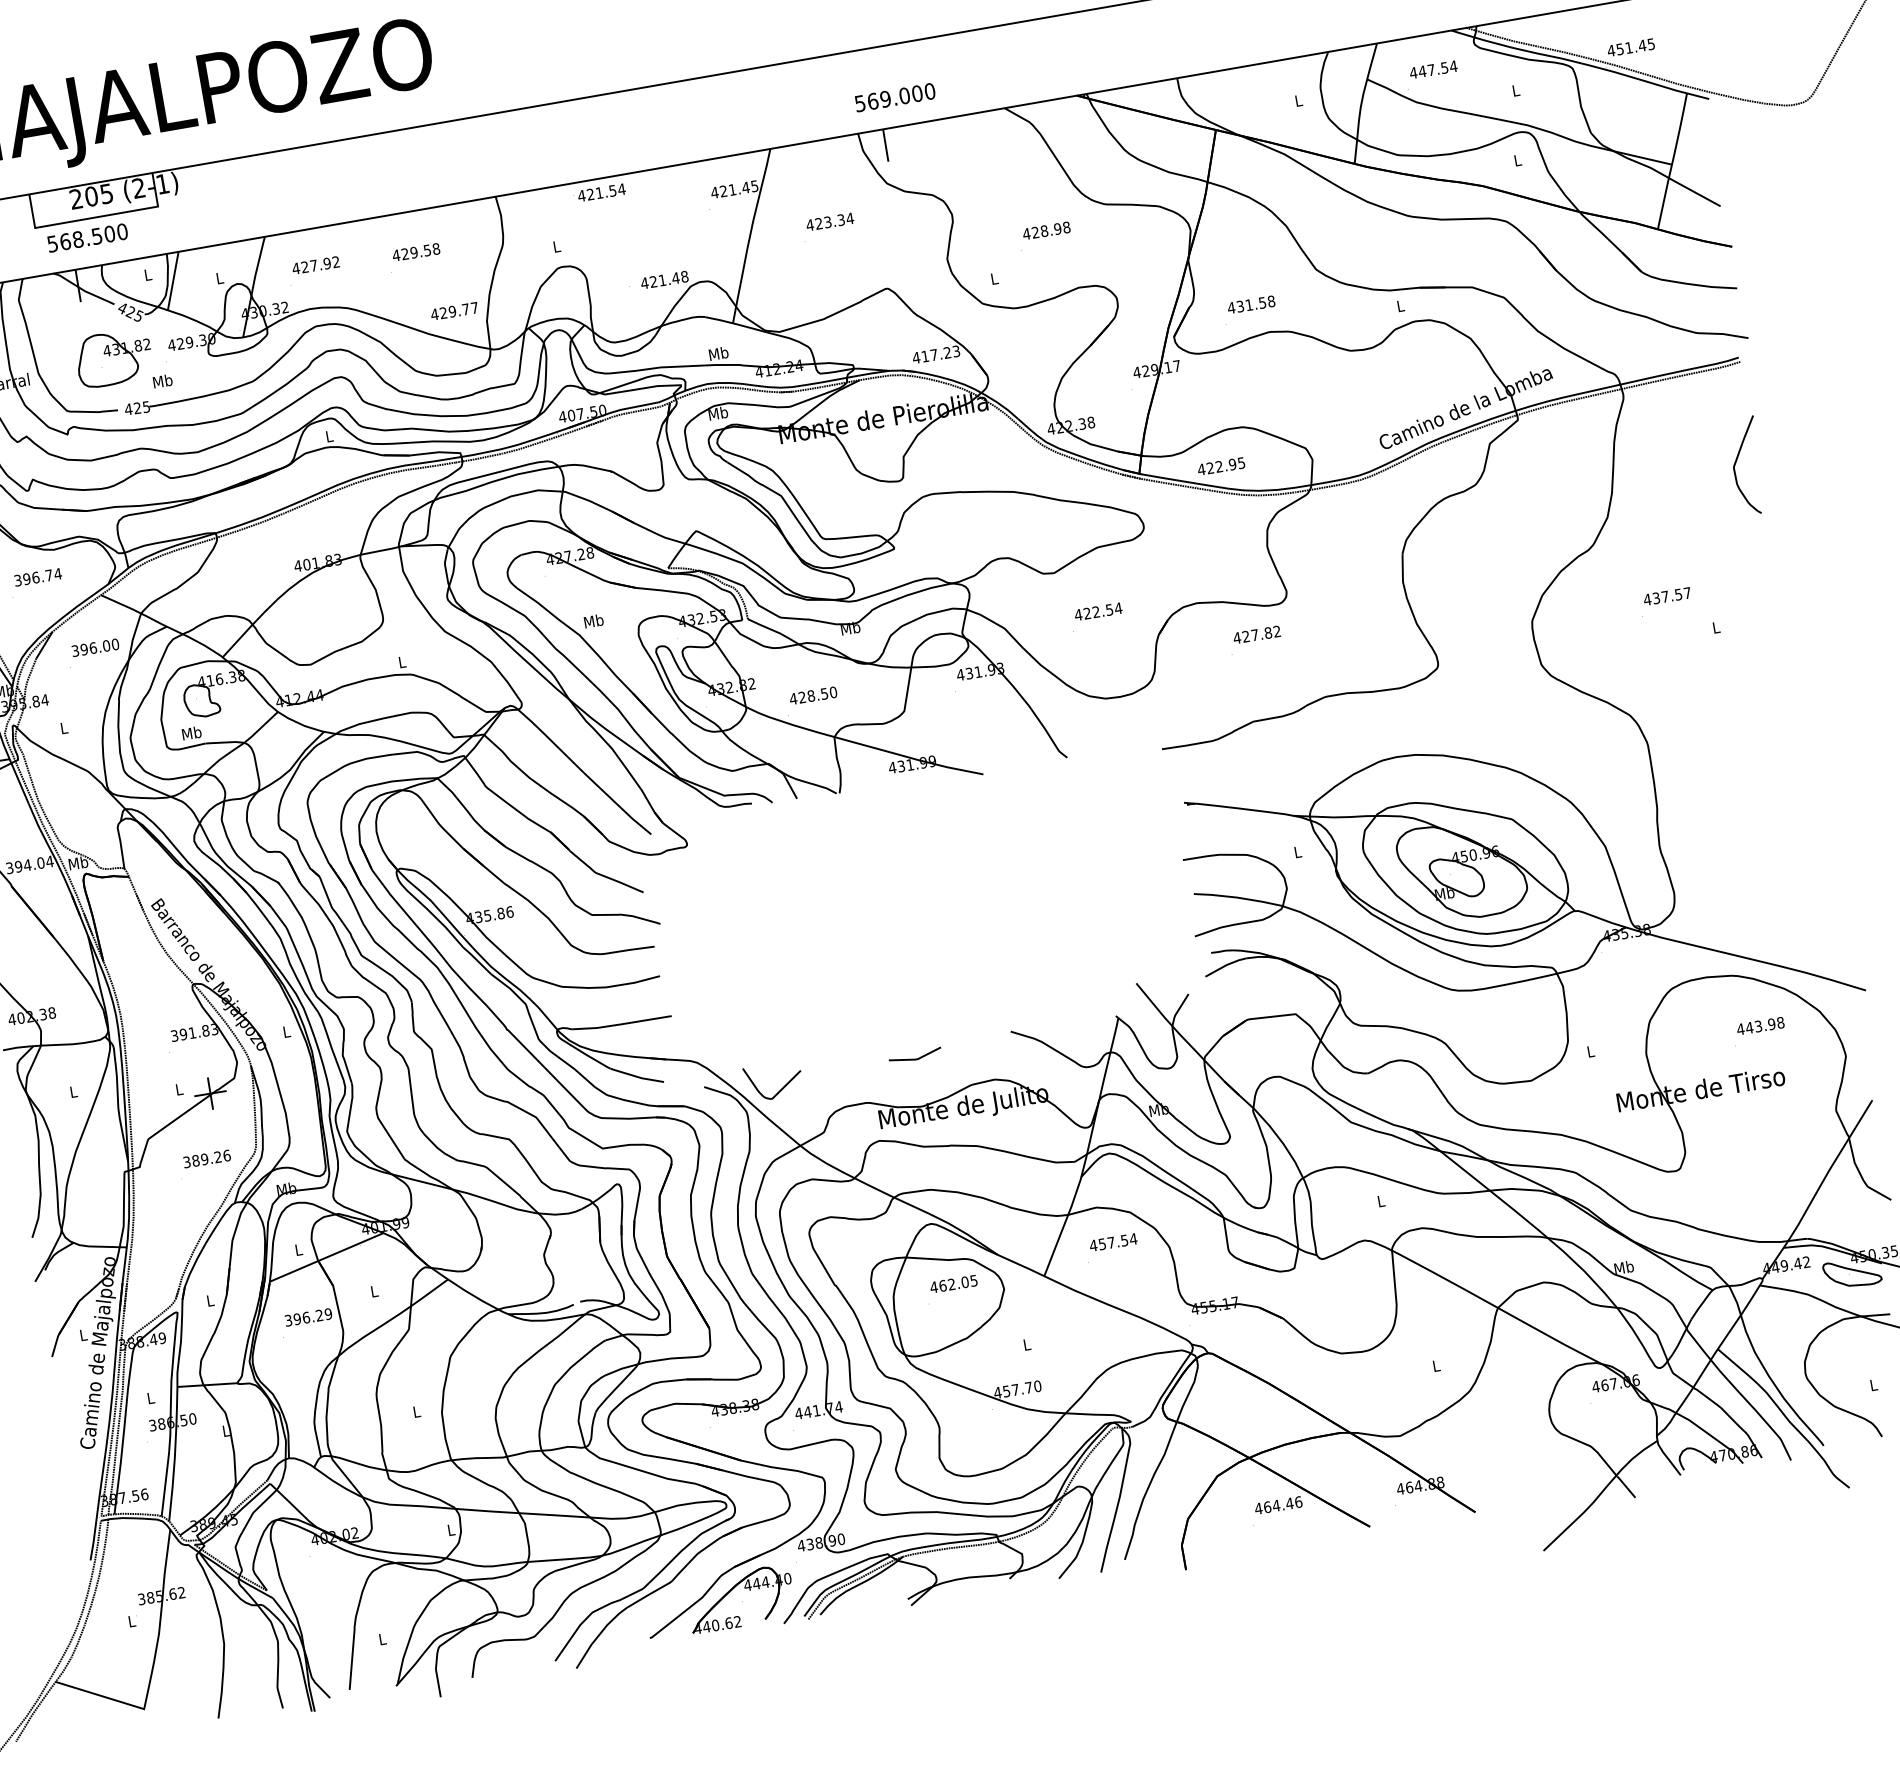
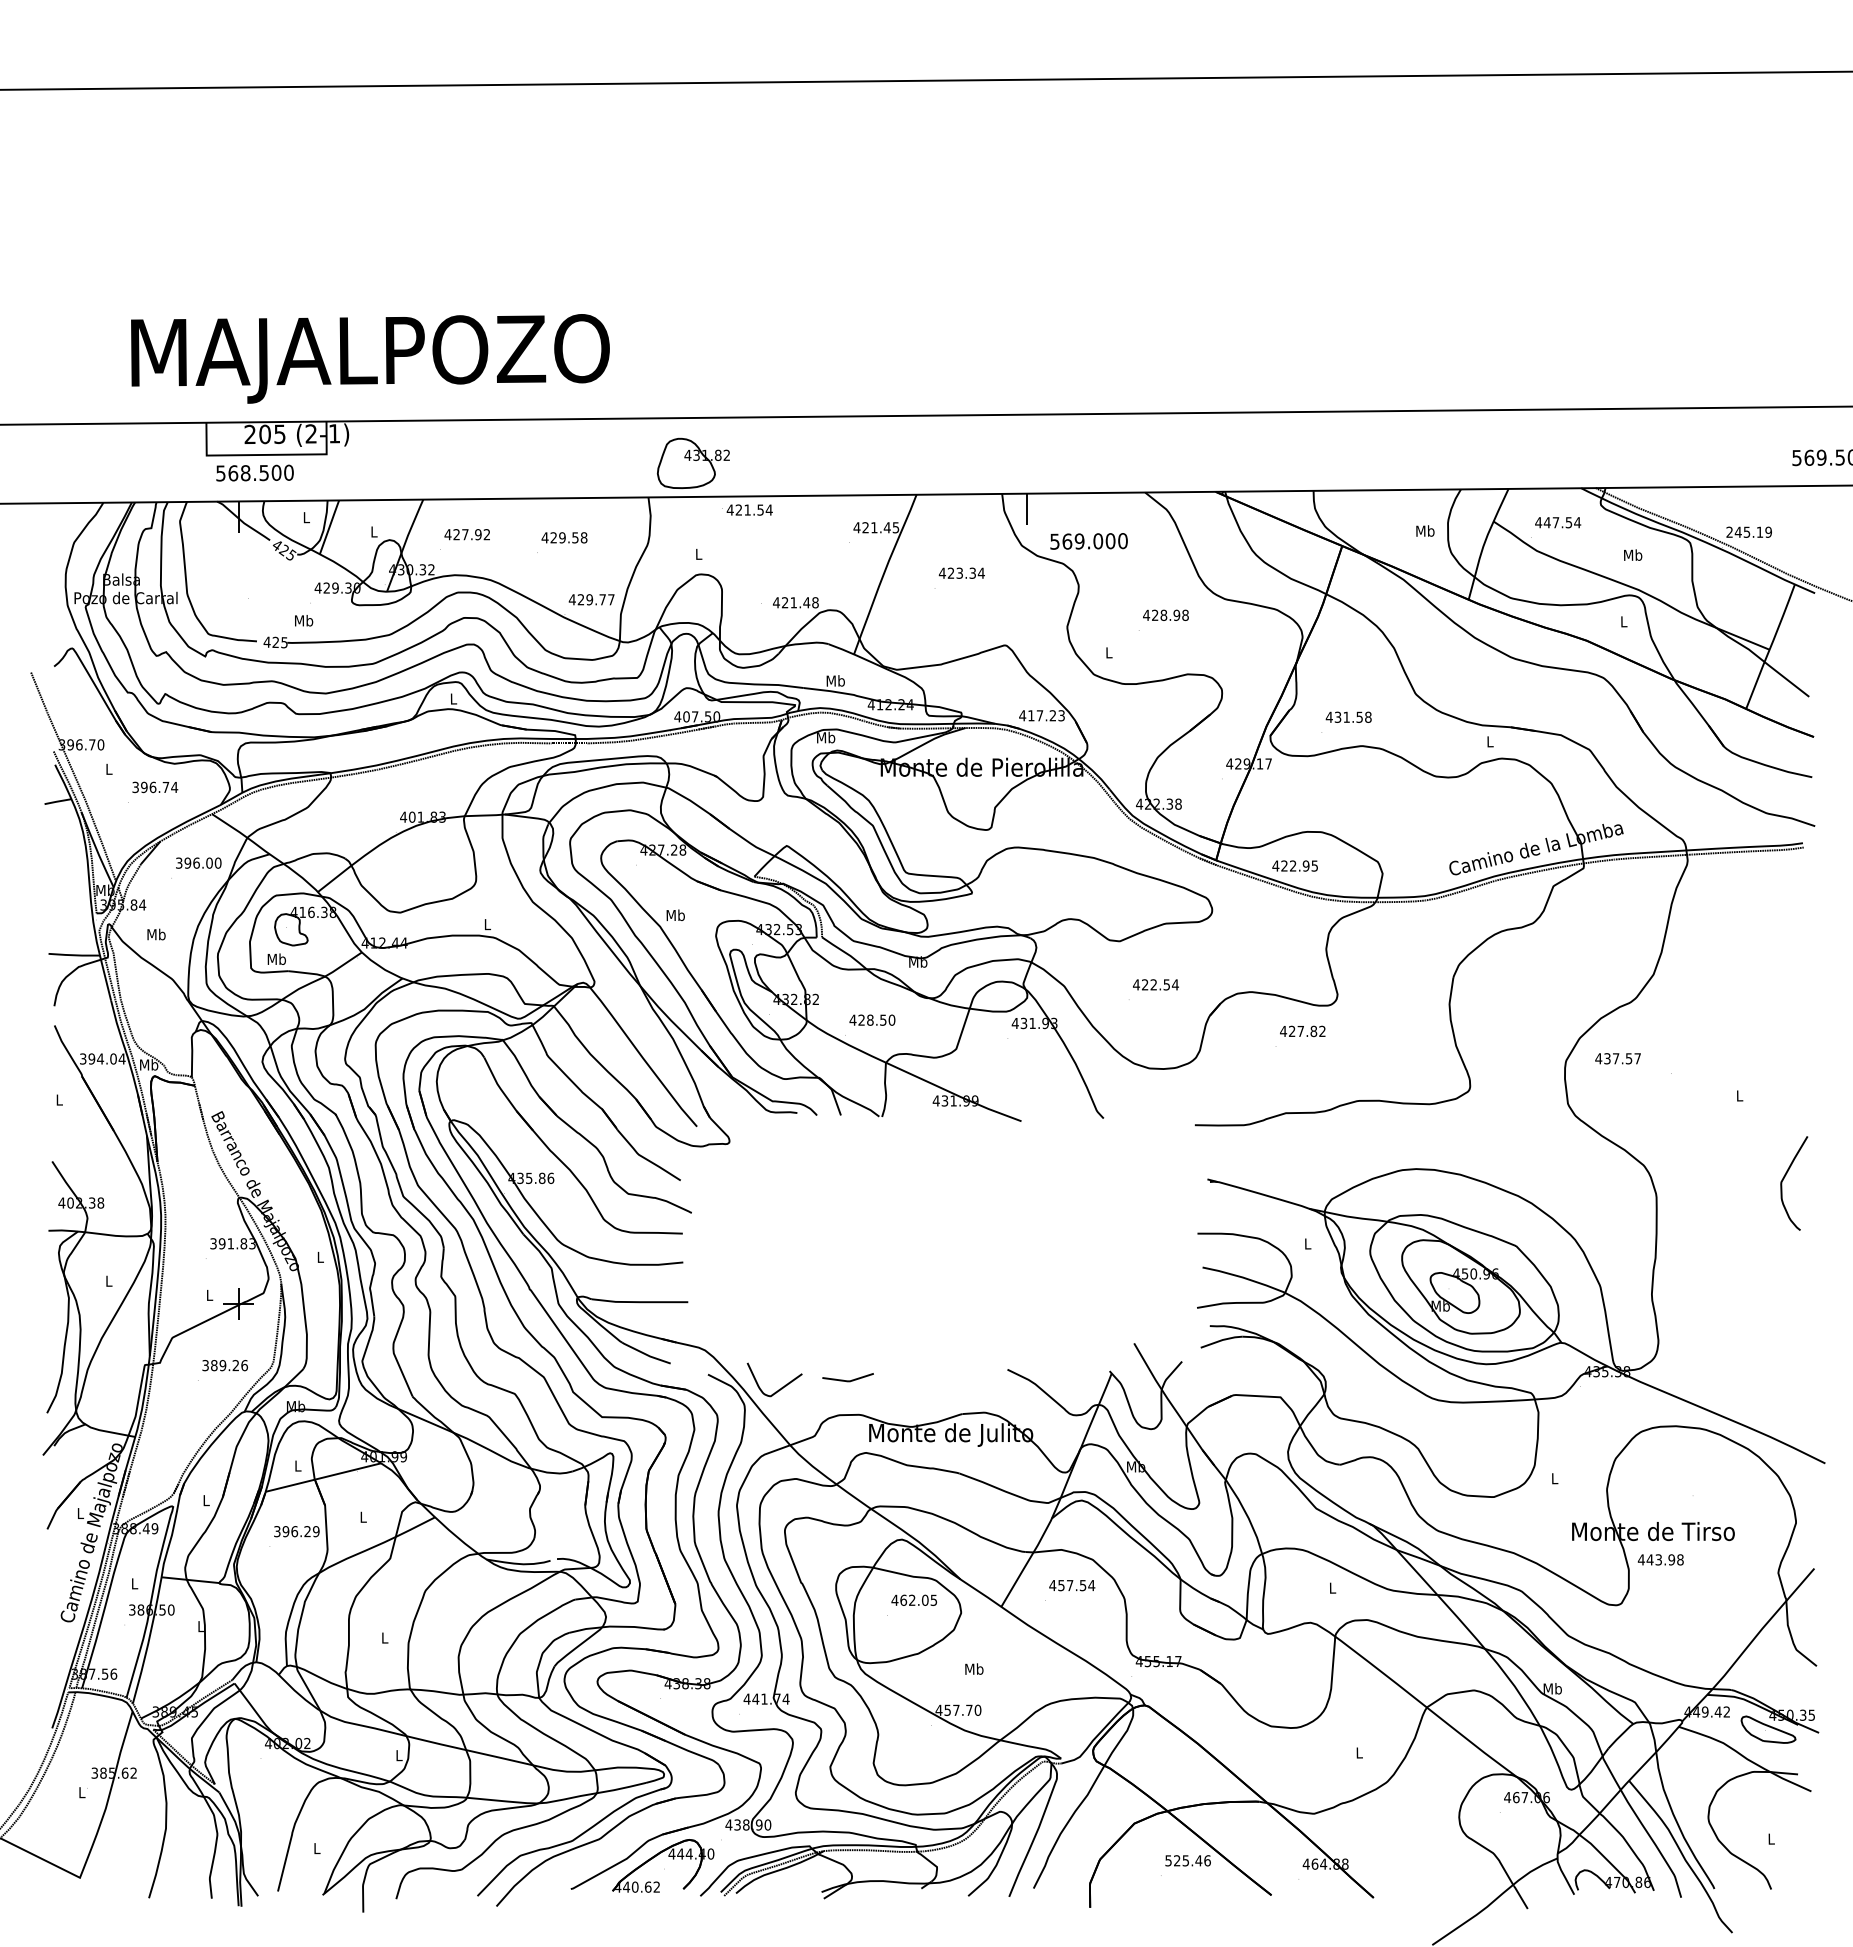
text: (1630, 46) -> (1748, 531), 451.45 -> 245.19
text: (1516, 89) -> (1633, 554), L -> Mb
text: (894, 97) -> (1088, 541), moved
text: (1298, 100) -> (1425, 530), L -> Mb
part: (113, 357) -> (692, 462), moved
curve: (1737, 461) -> (1785, 1177), moved
text: (1666, 596) -> (1617, 1058), moved
text: (64, 728) -> (156, 934), L -> Mb
text: (1760, 1025) -> (1660, 1559), moved
line: (915, 1058) -> (847, 1380), moved
text: (1027, 1343) -> (974, 1668), L -> Mb
text: (1267, 1506) -> (1177, 1860), 464.46 -> 525.46

